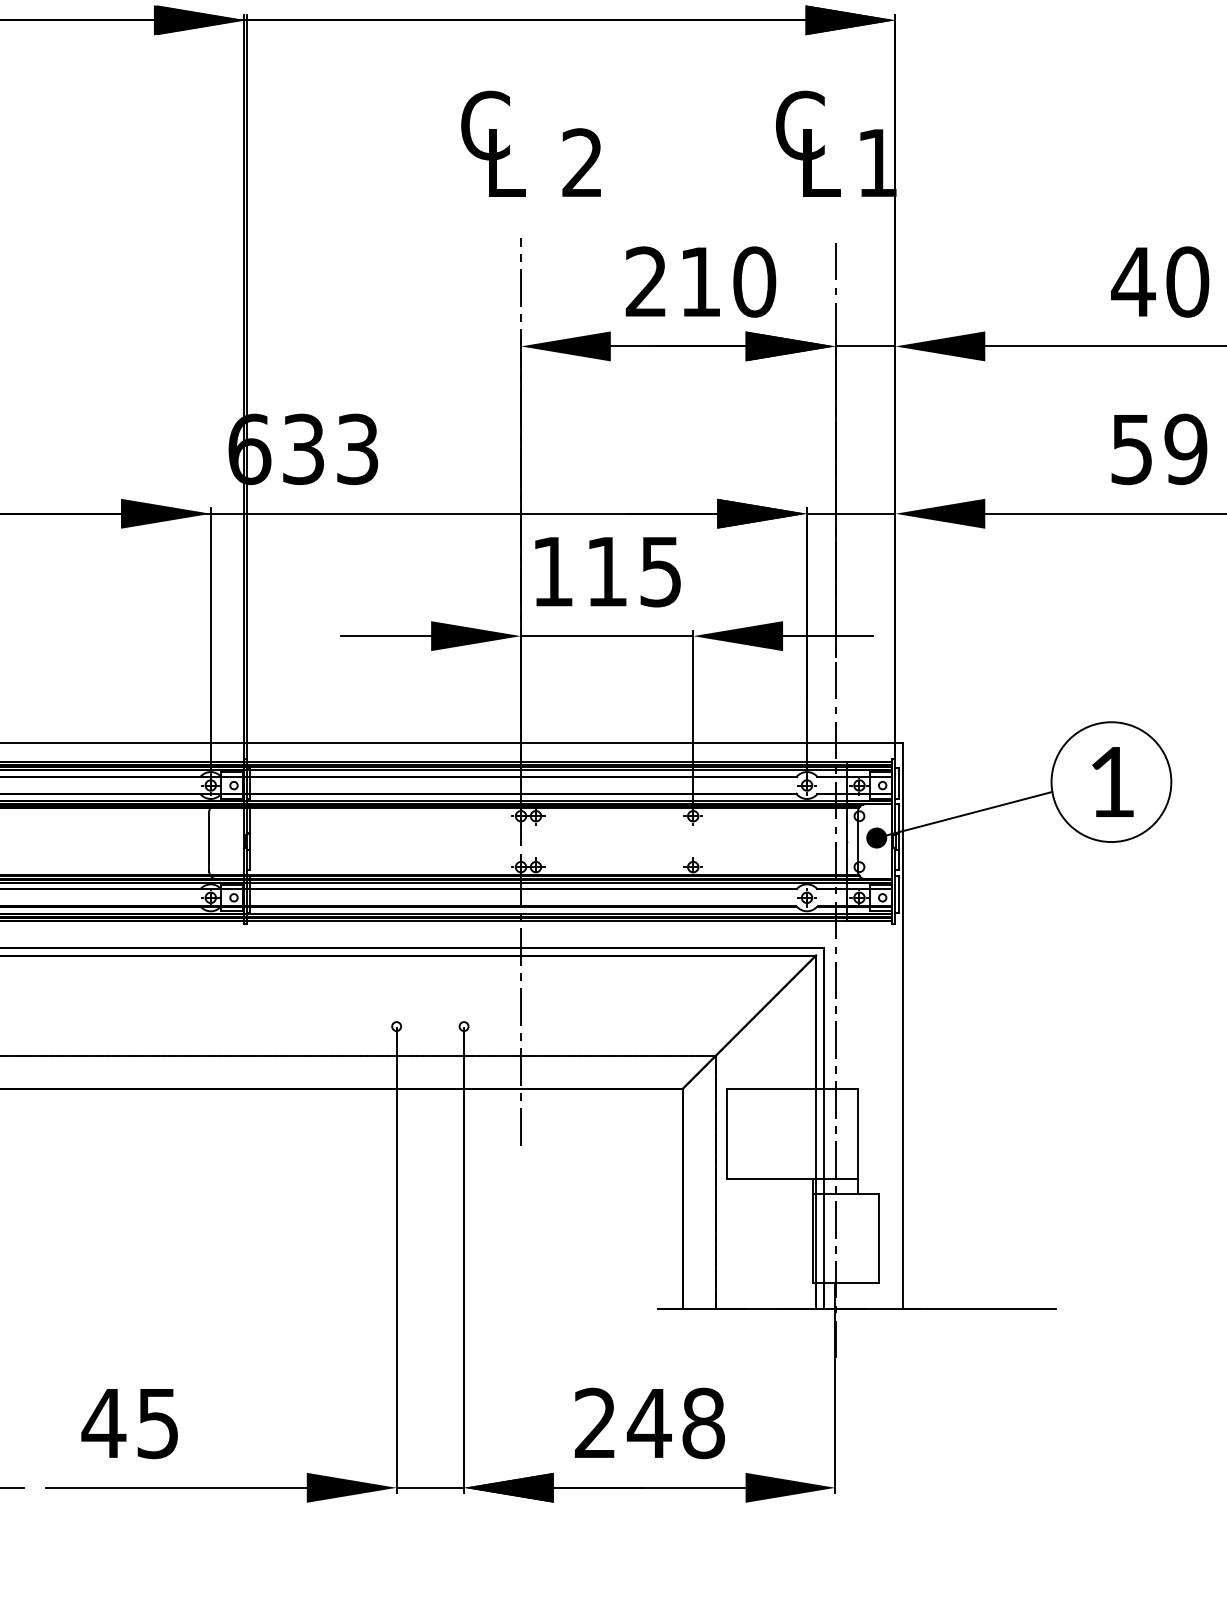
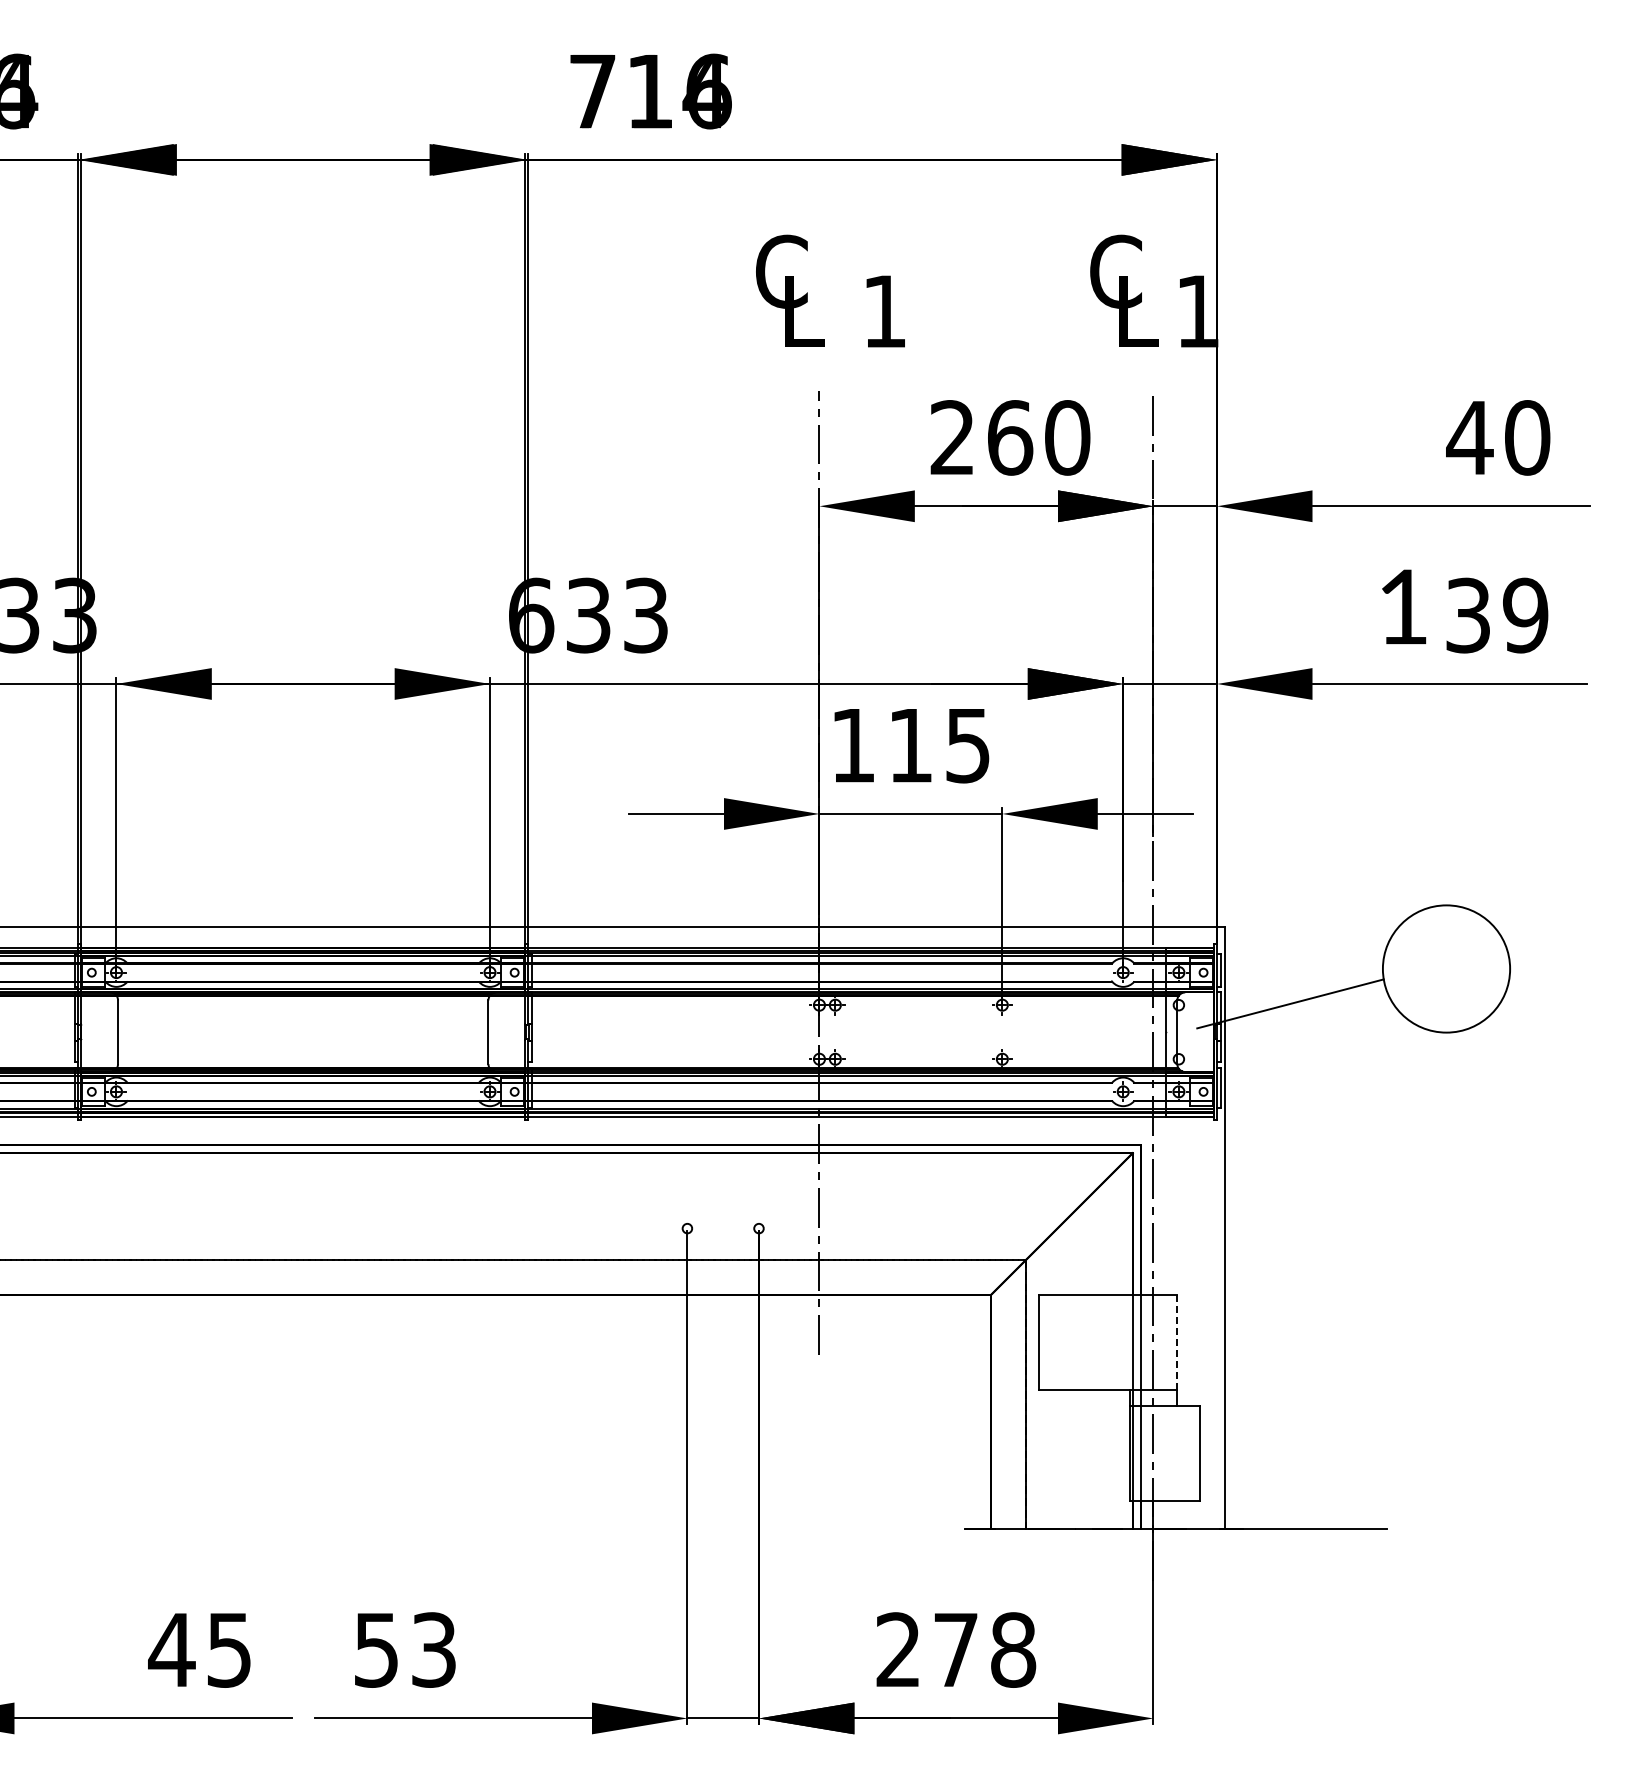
text: (581, 162) -> (883, 310), 2 -> 1
text: (700, 281) -> (1010, 437), 210 -> 260
text: (1131, 448) -> (1467, 614), 59 -> 39
text: (1113, 781) -> (1404, 606), moved
fill: (876, 838) -> (1197, 1028), removed
line: (858, 1133) -> (1177, 1342), solid -> dashed
text: (129, 1422) -> (403, 1649), 45 -> 53
text: (649, 1422) -> (955, 1649), 248 -> 278

